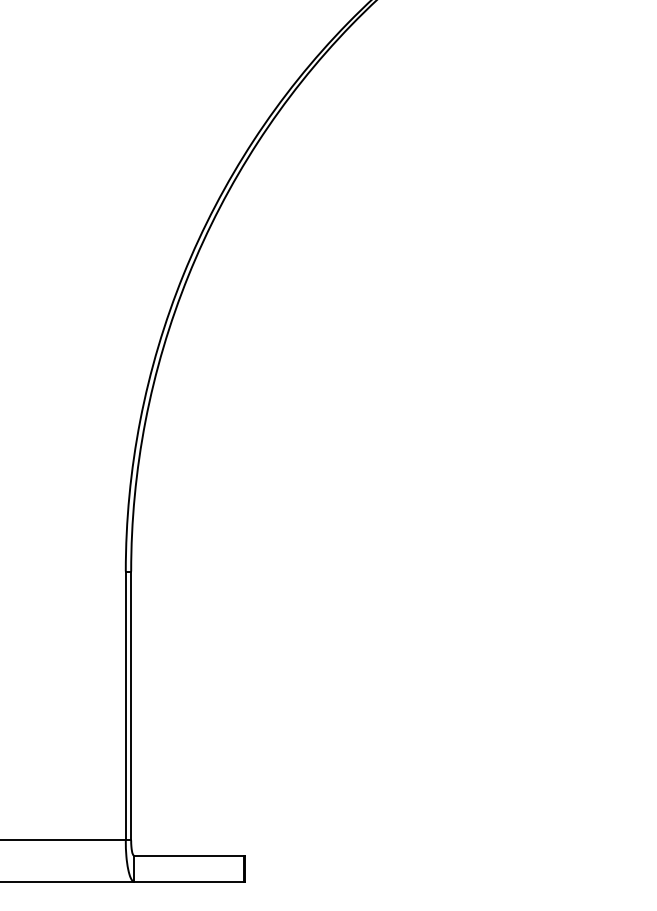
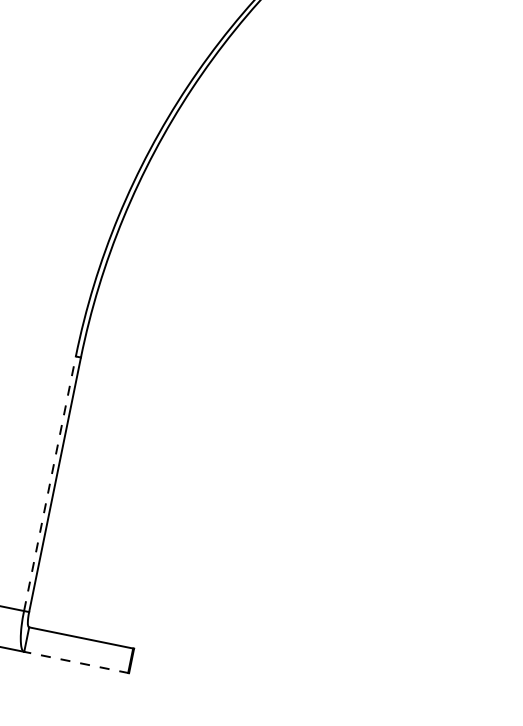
line: (125, 705) -> (49, 483), solid -> dashed
line: (189, 881) -> (76, 662), solid -> dashed

